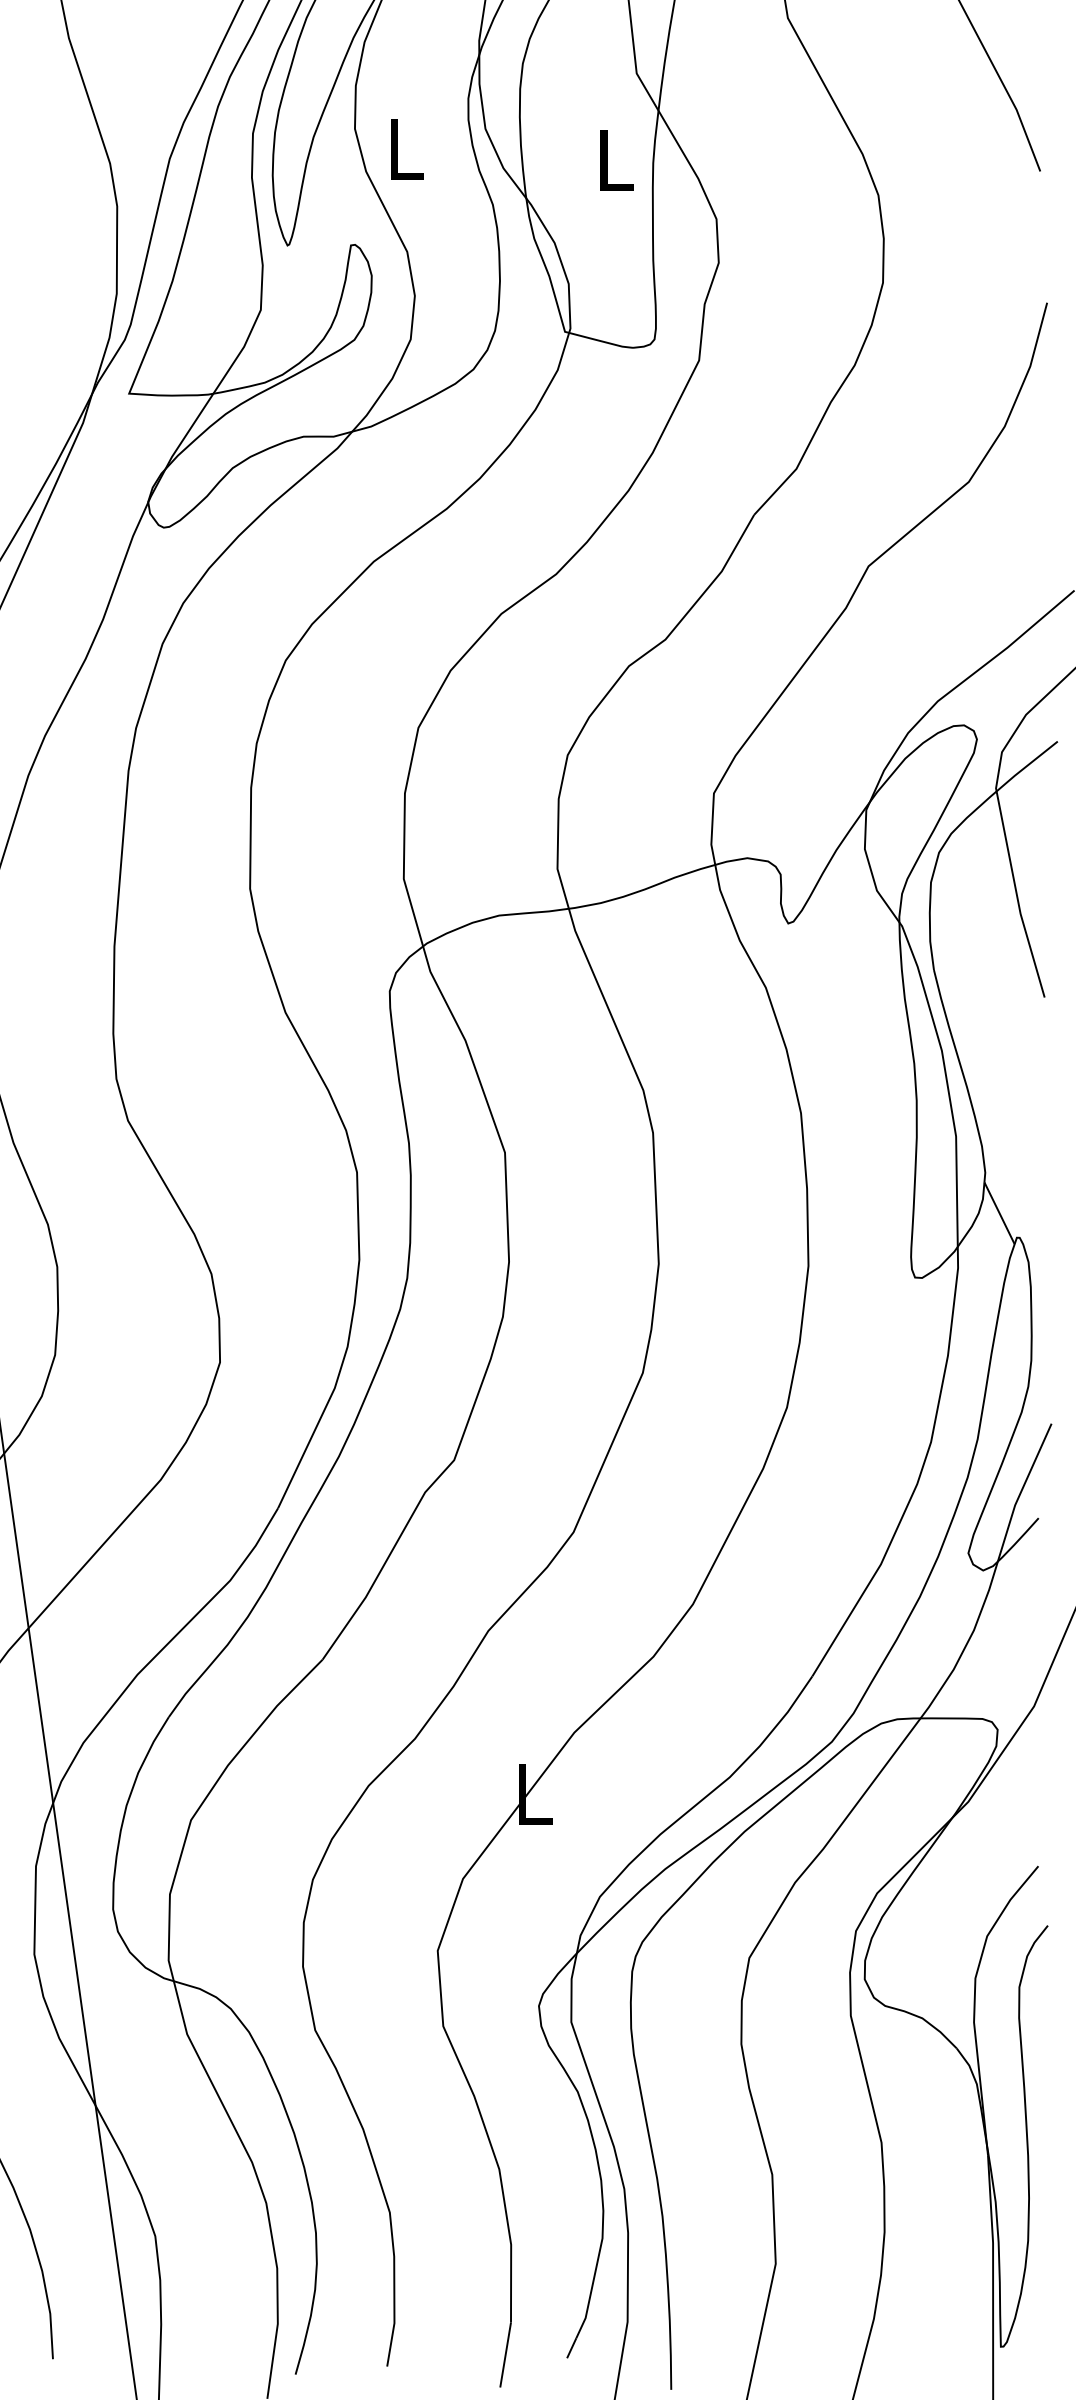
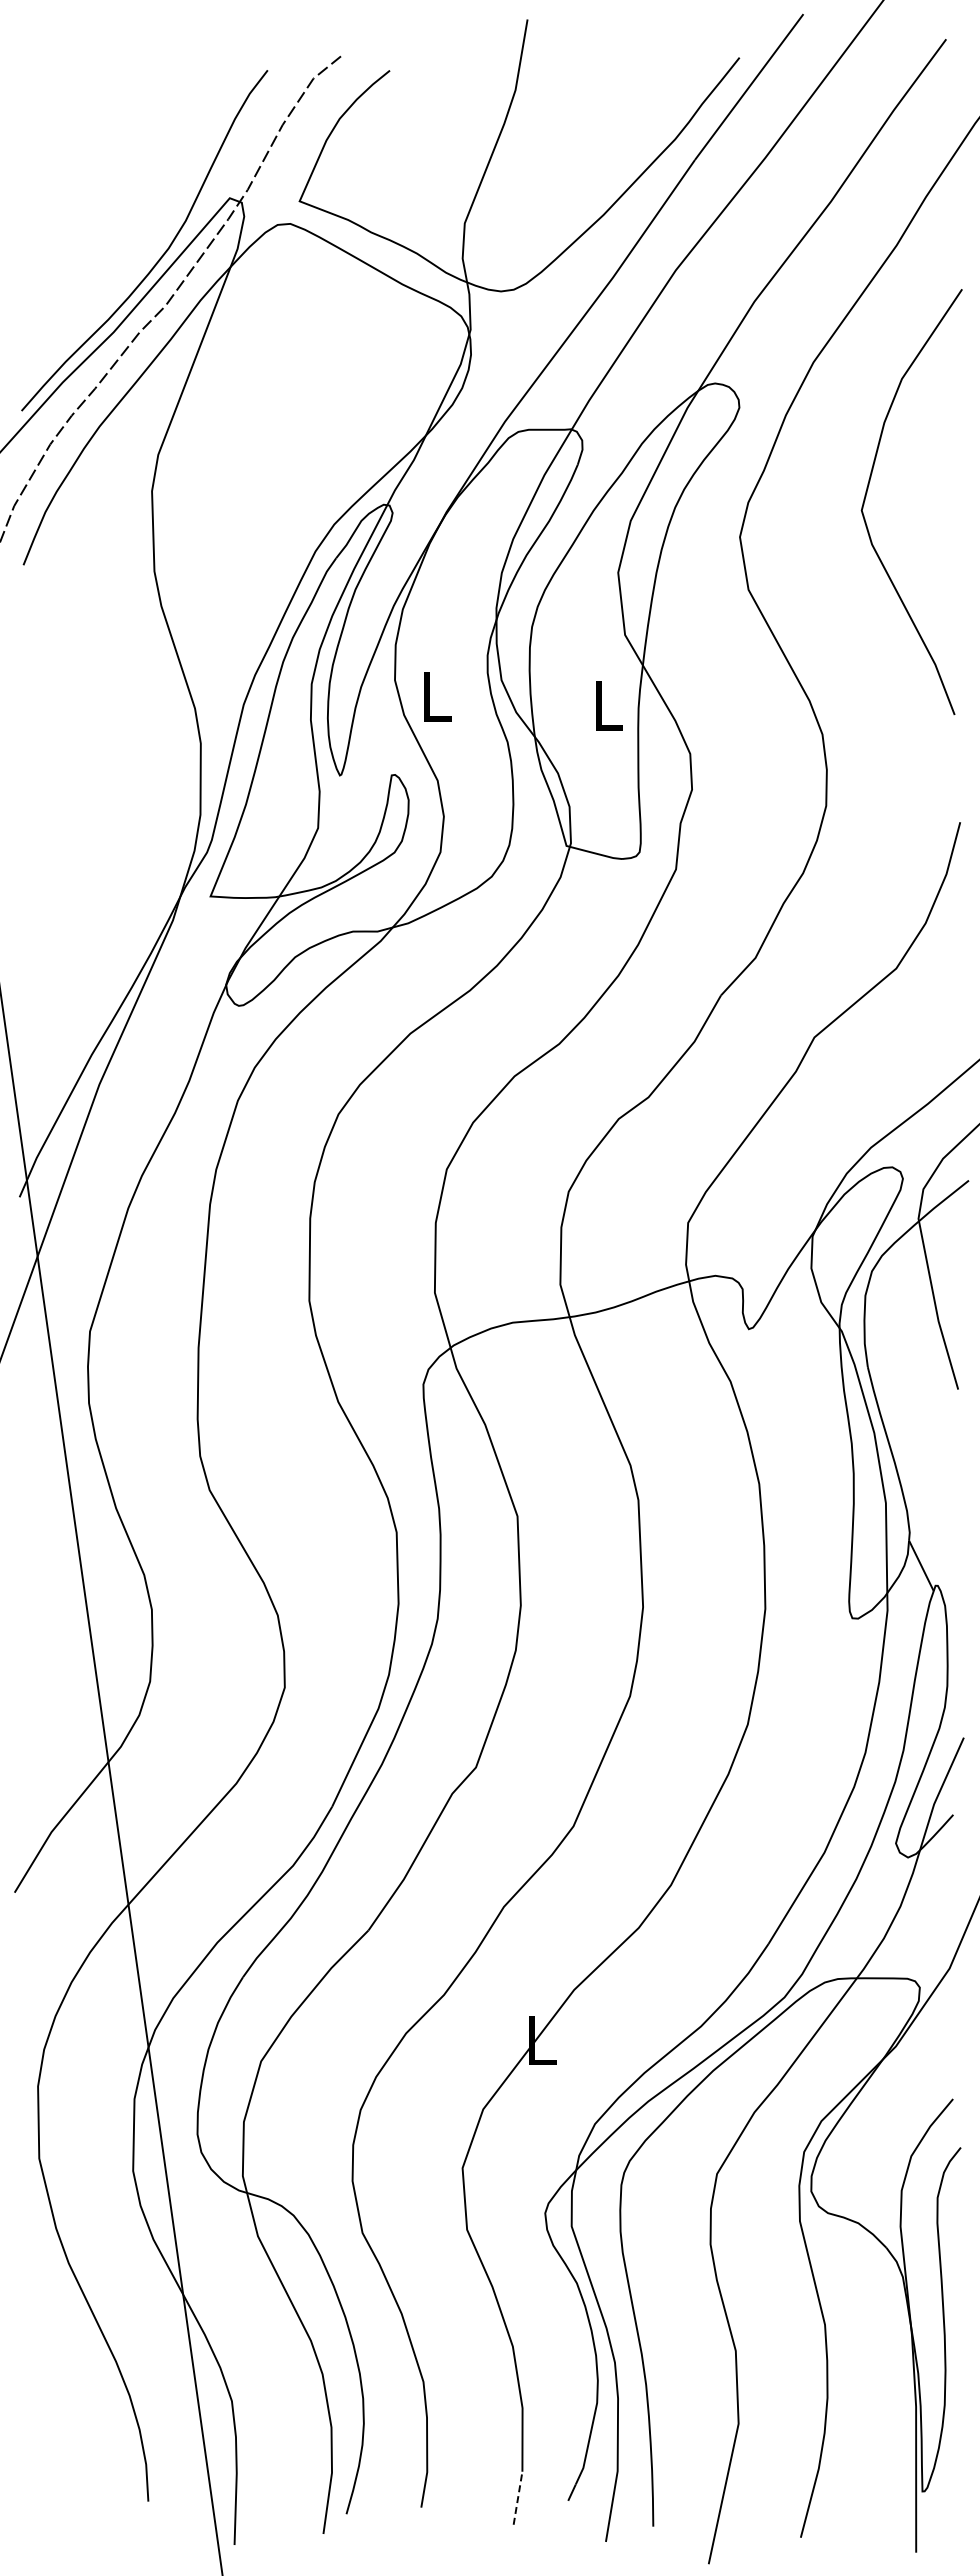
line: (506, 2355) -> (518, 2498), solid -> dashed

